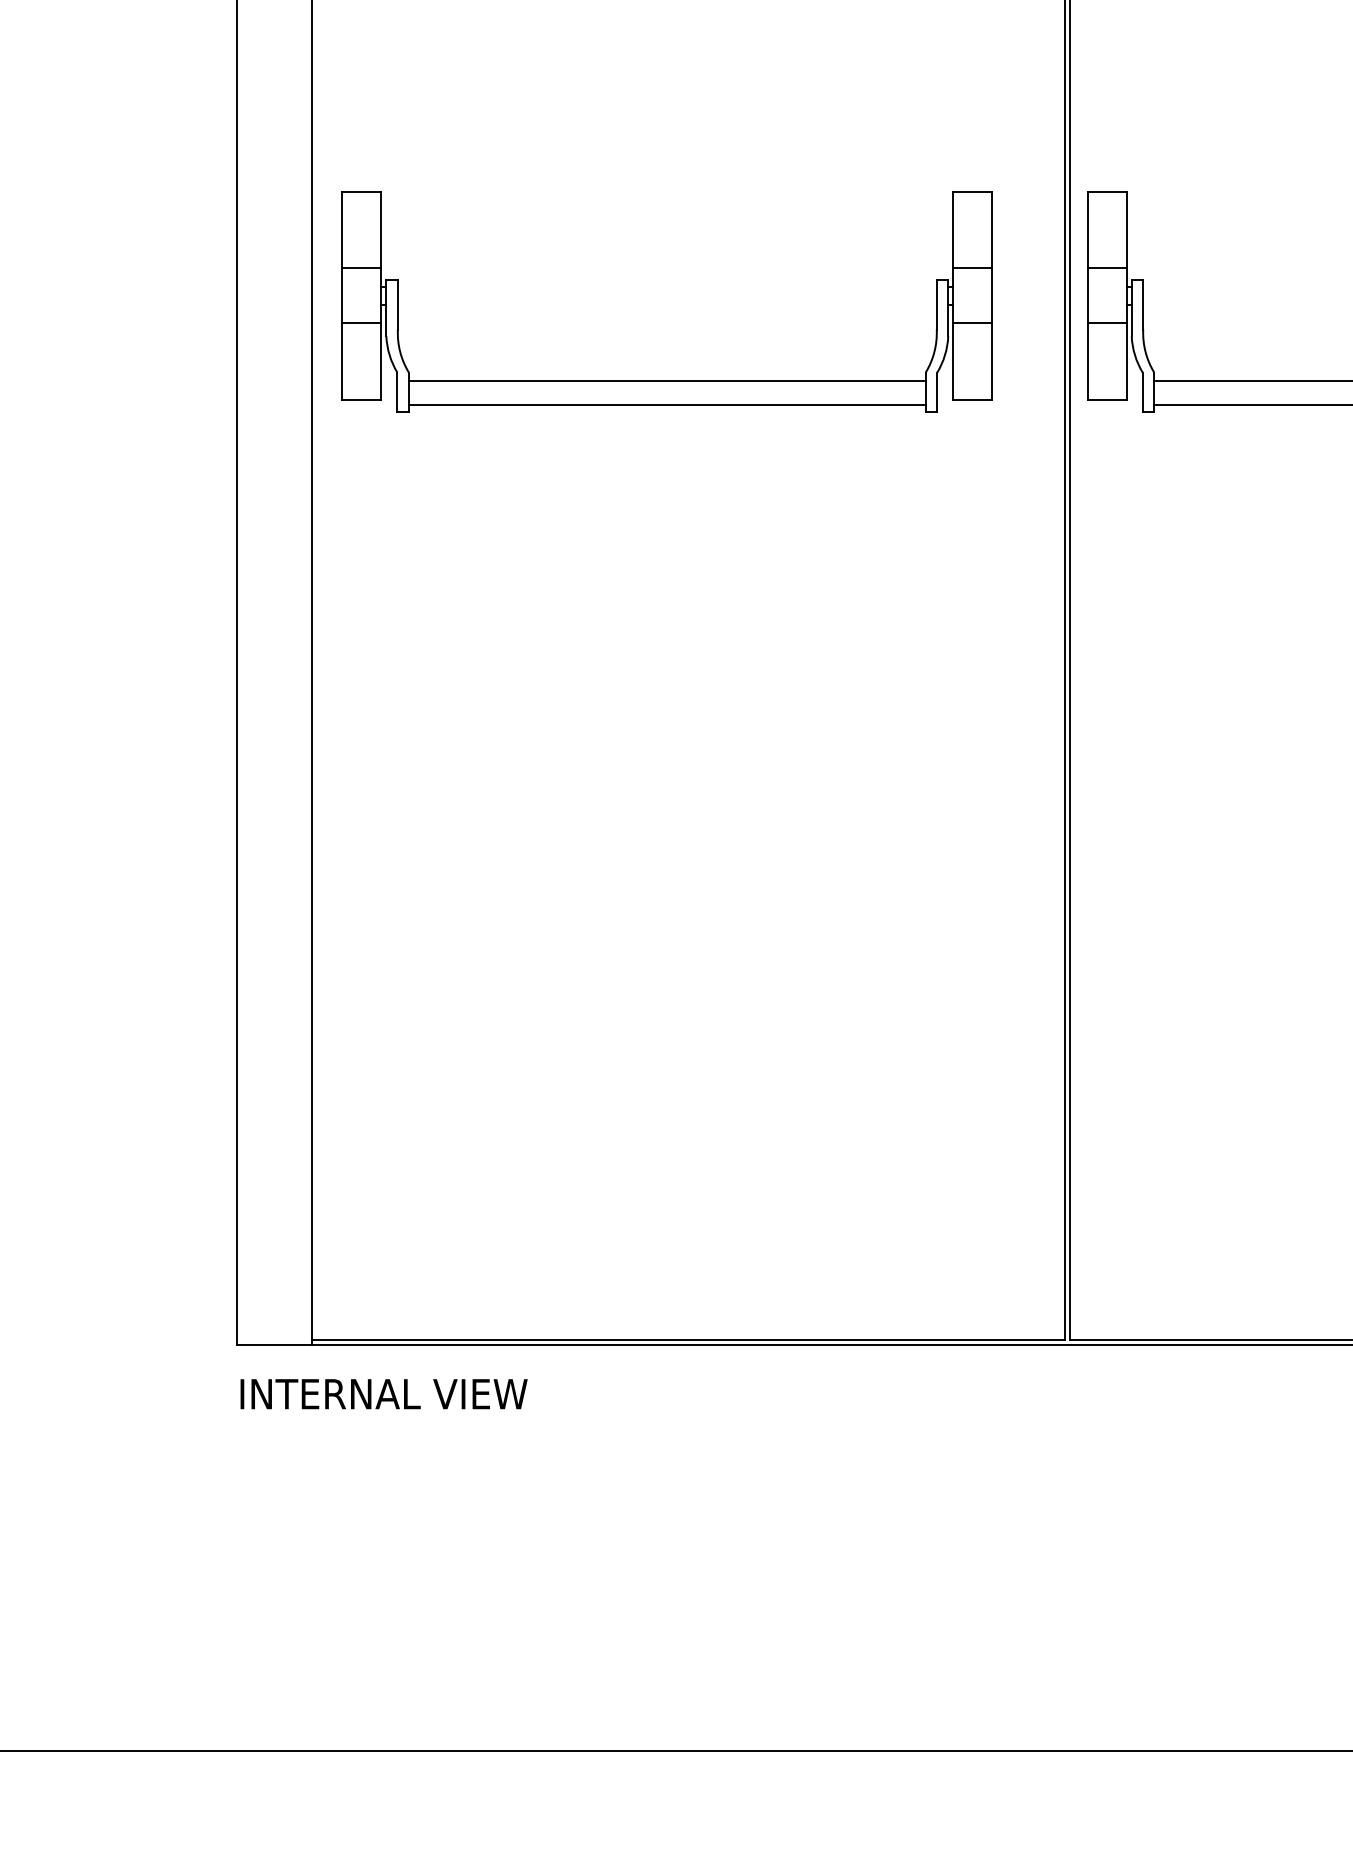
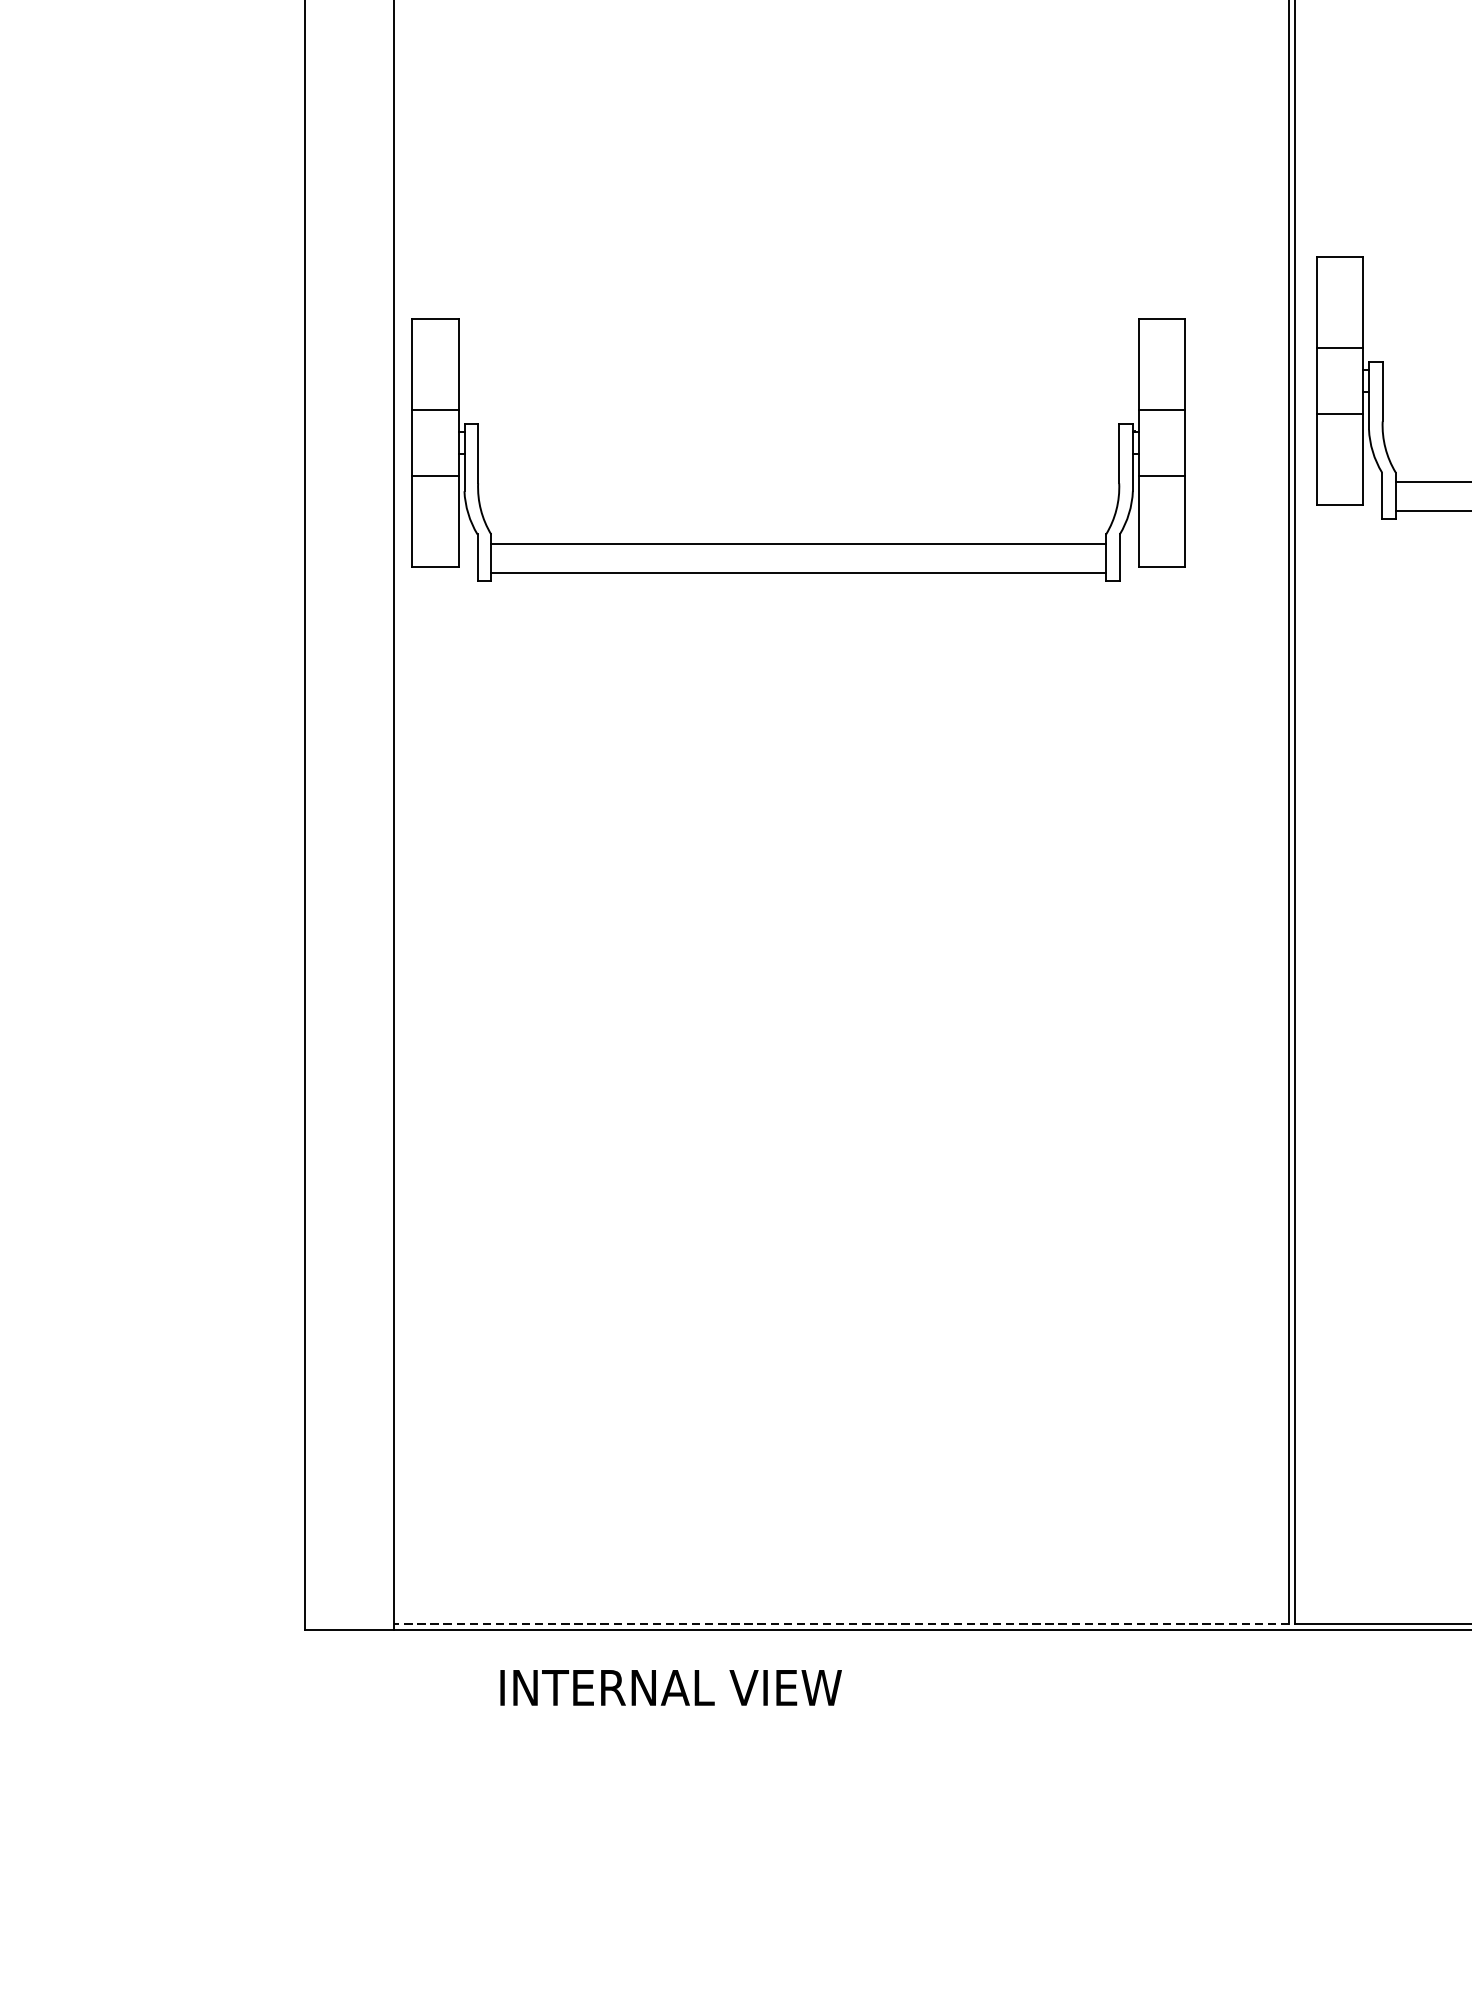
part: (666, 380) -> (797, 543), moved
line: (687, 1340) -> (840, 1623), solid -> dashed
text: (383, 1394) -> (670, 1688), moved

